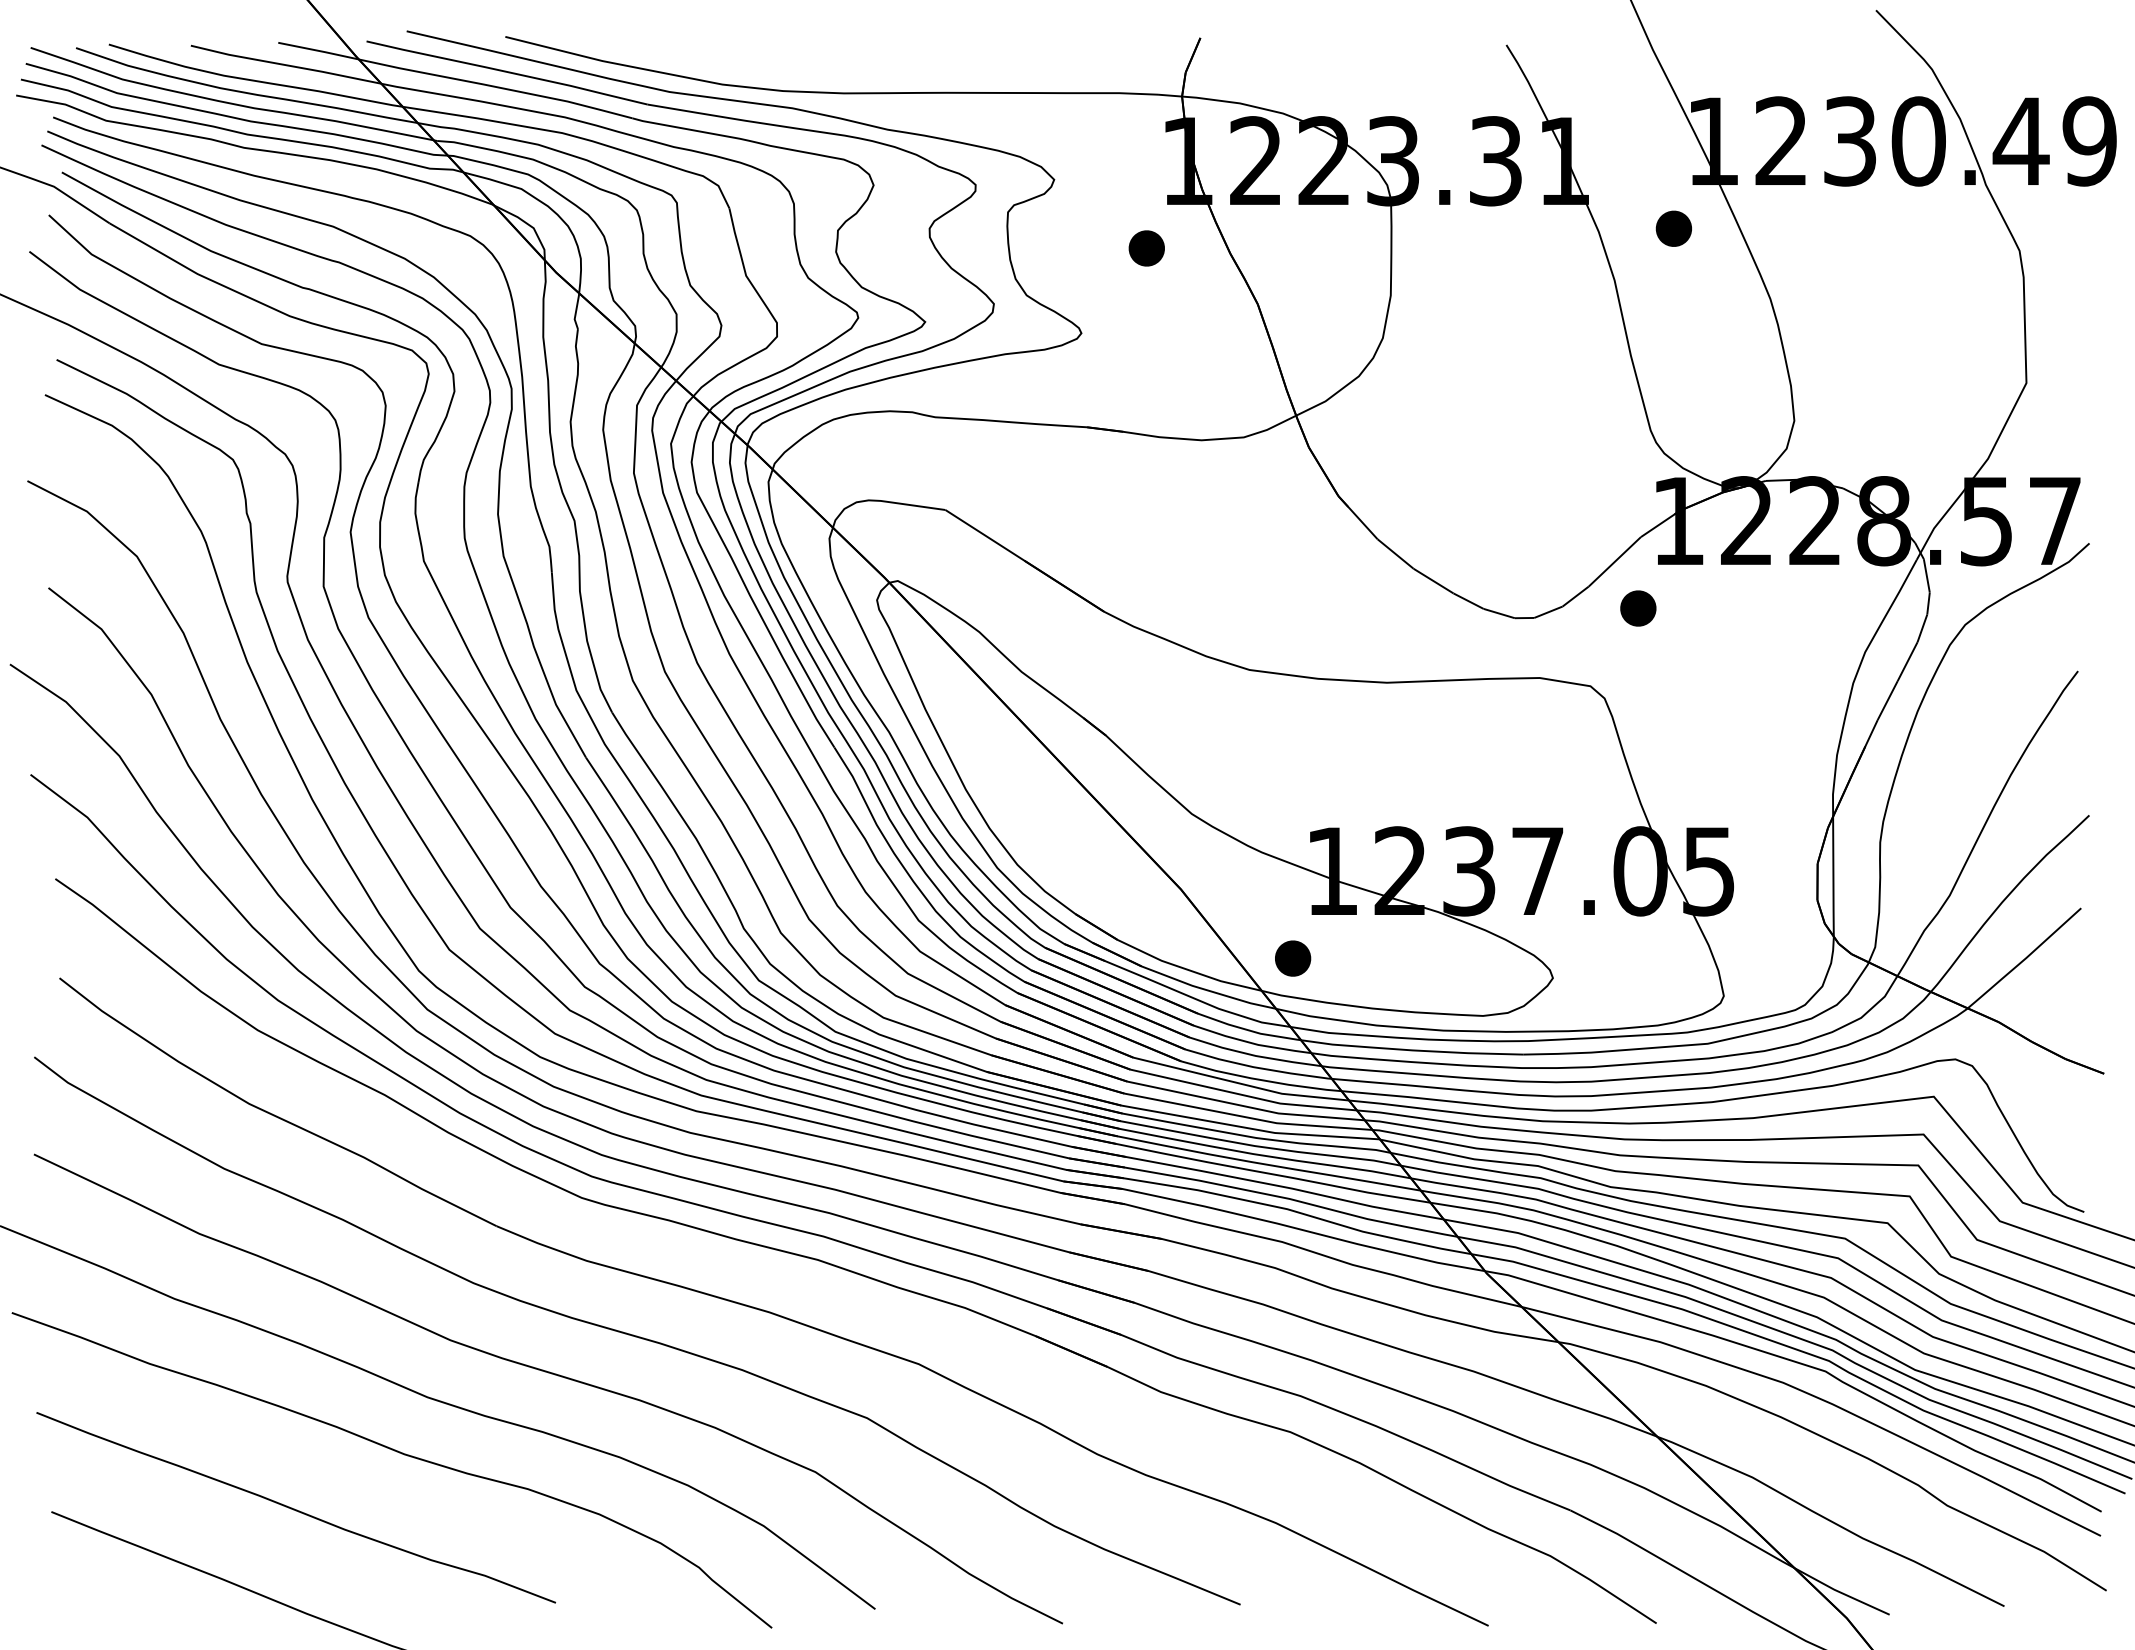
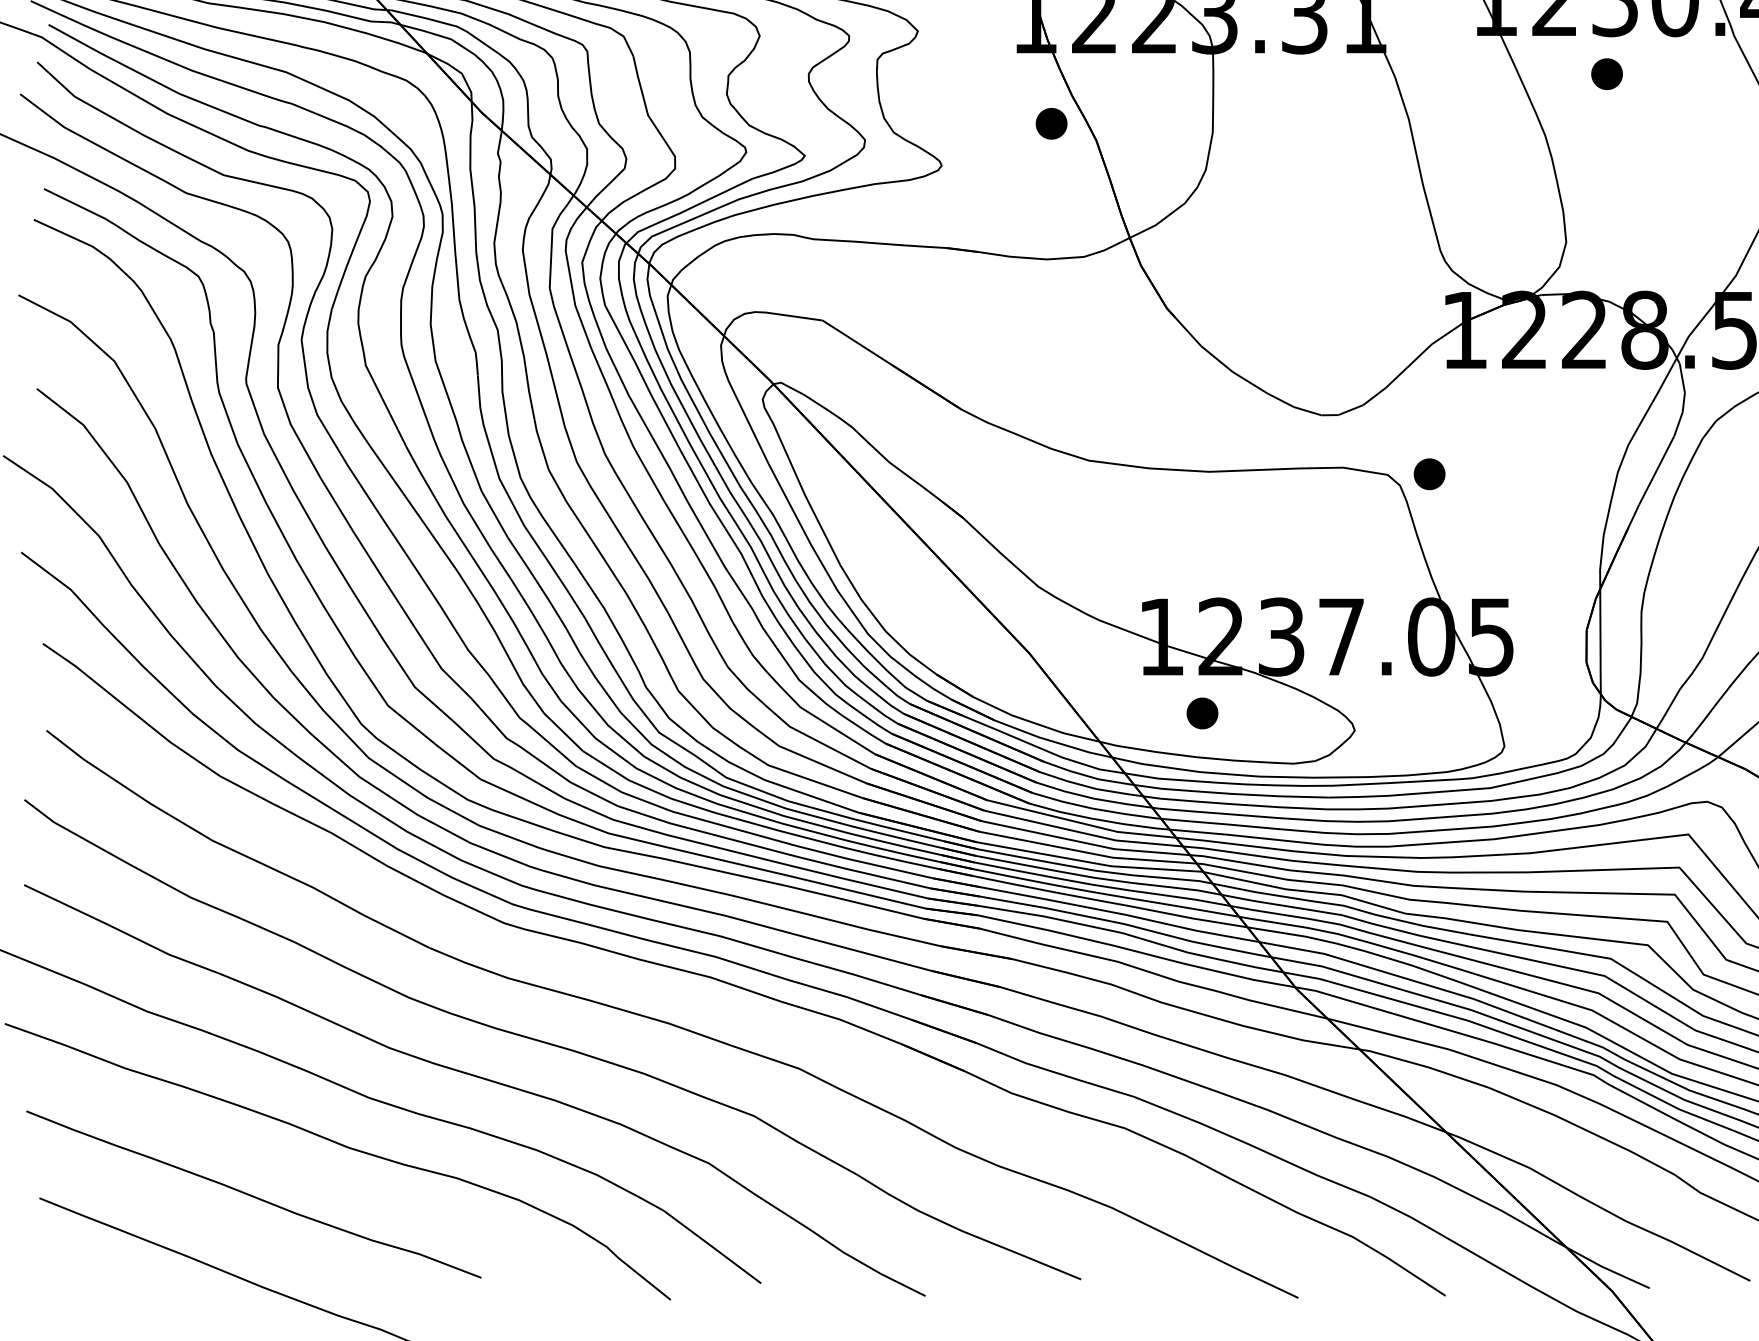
part: (1673, 228) -> (1606, 73), moved
part: (1146, 248) -> (1051, 123), moved
part: (1638, 608) -> (1429, 474), moved
part: (1293, 958) -> (1202, 713), moved

